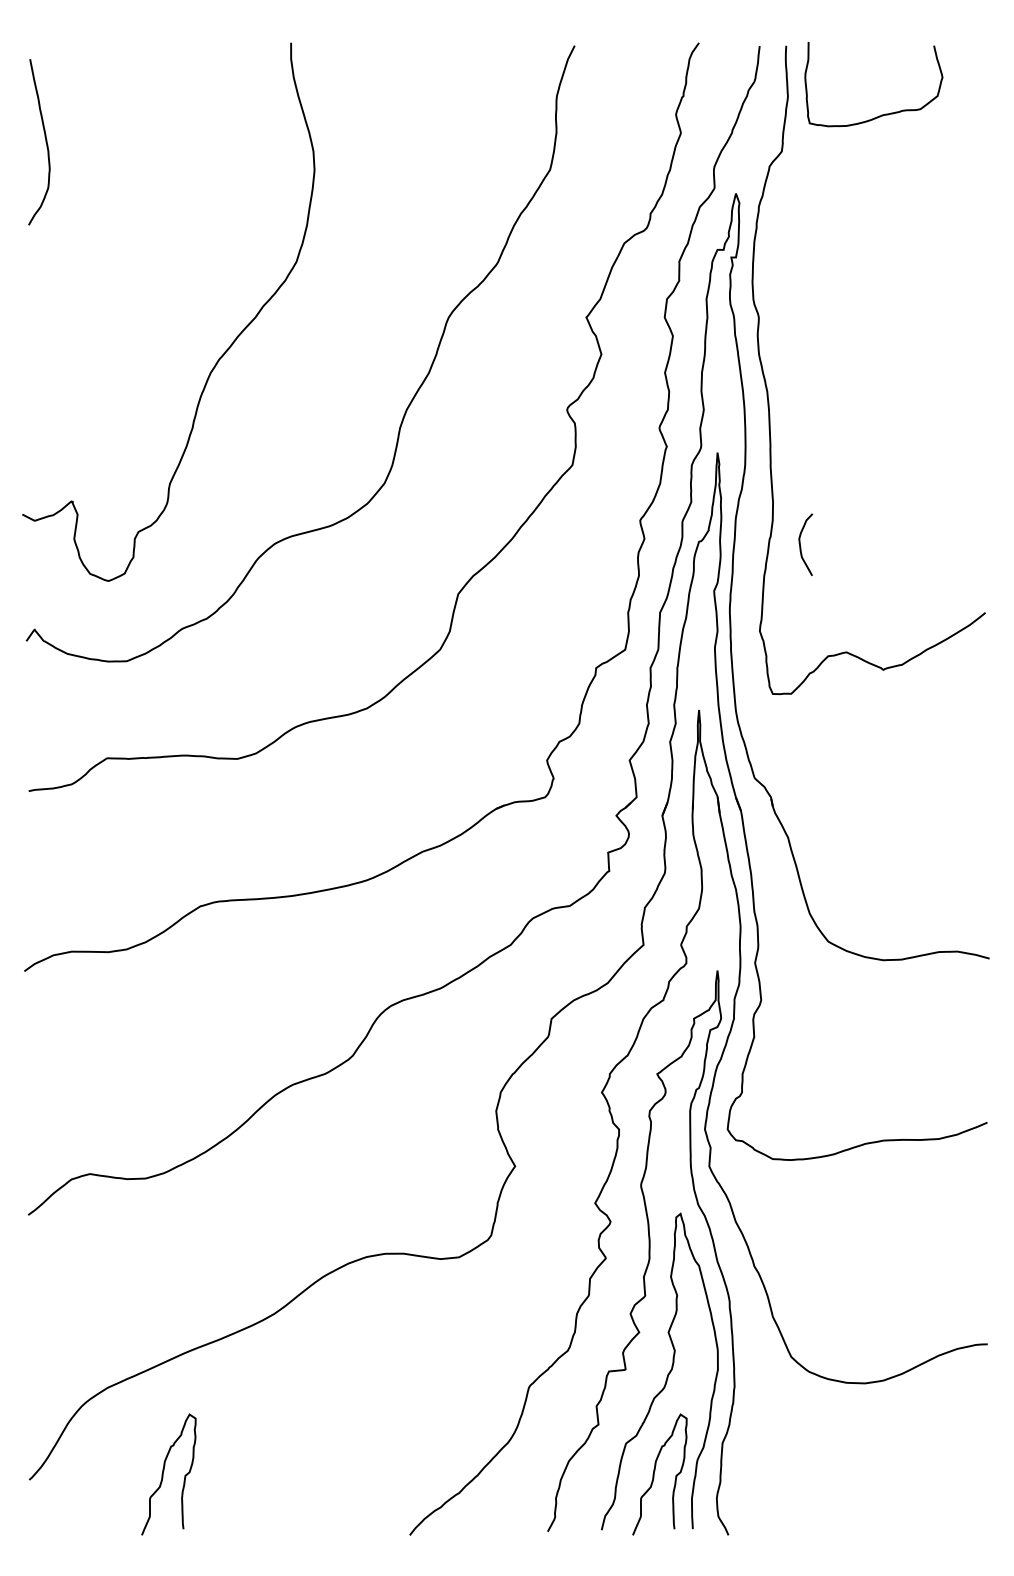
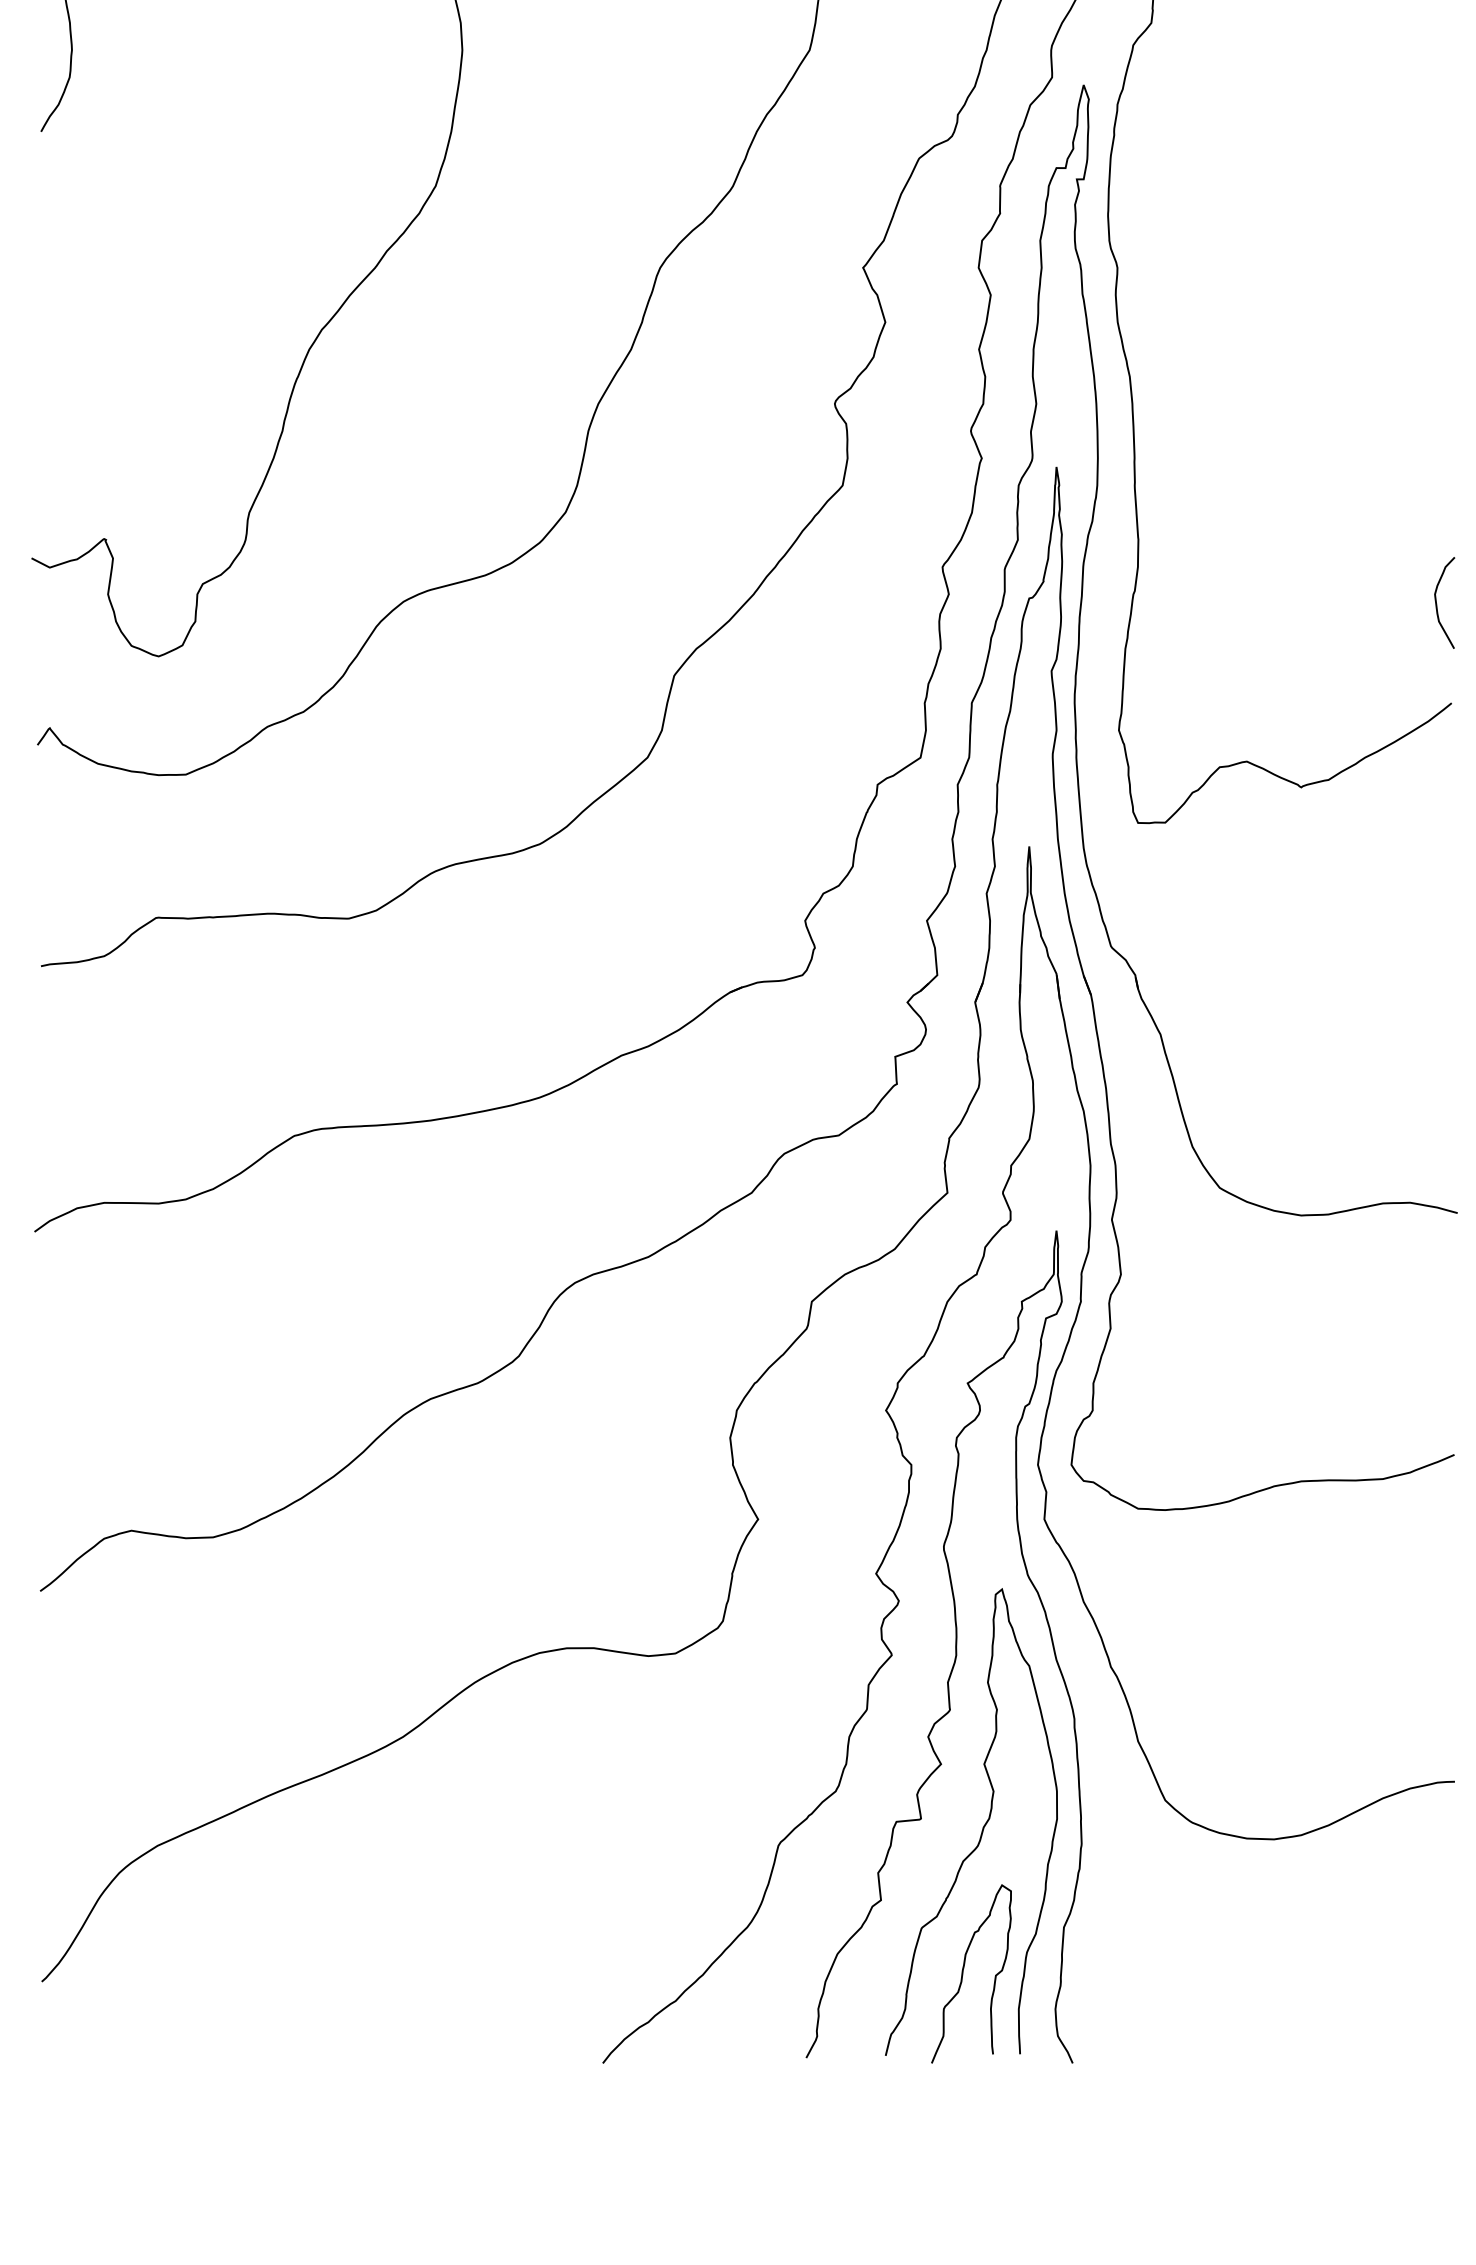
curve: (801, 546) -> (1438, 605), moved
curve: (164, 1471) -> (241, 1969), removed

